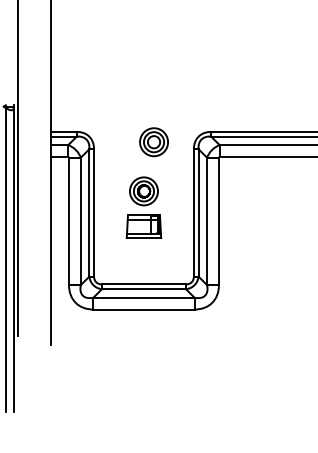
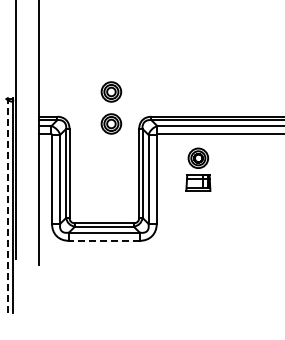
part: (154, 95) -> (111, 91), added
part: (144, 207) -> (198, 169), moved
line: (5, 258) -> (7, 205), solid -> dashed
line: (142, 309) -> (103, 240), solid -> dashed

